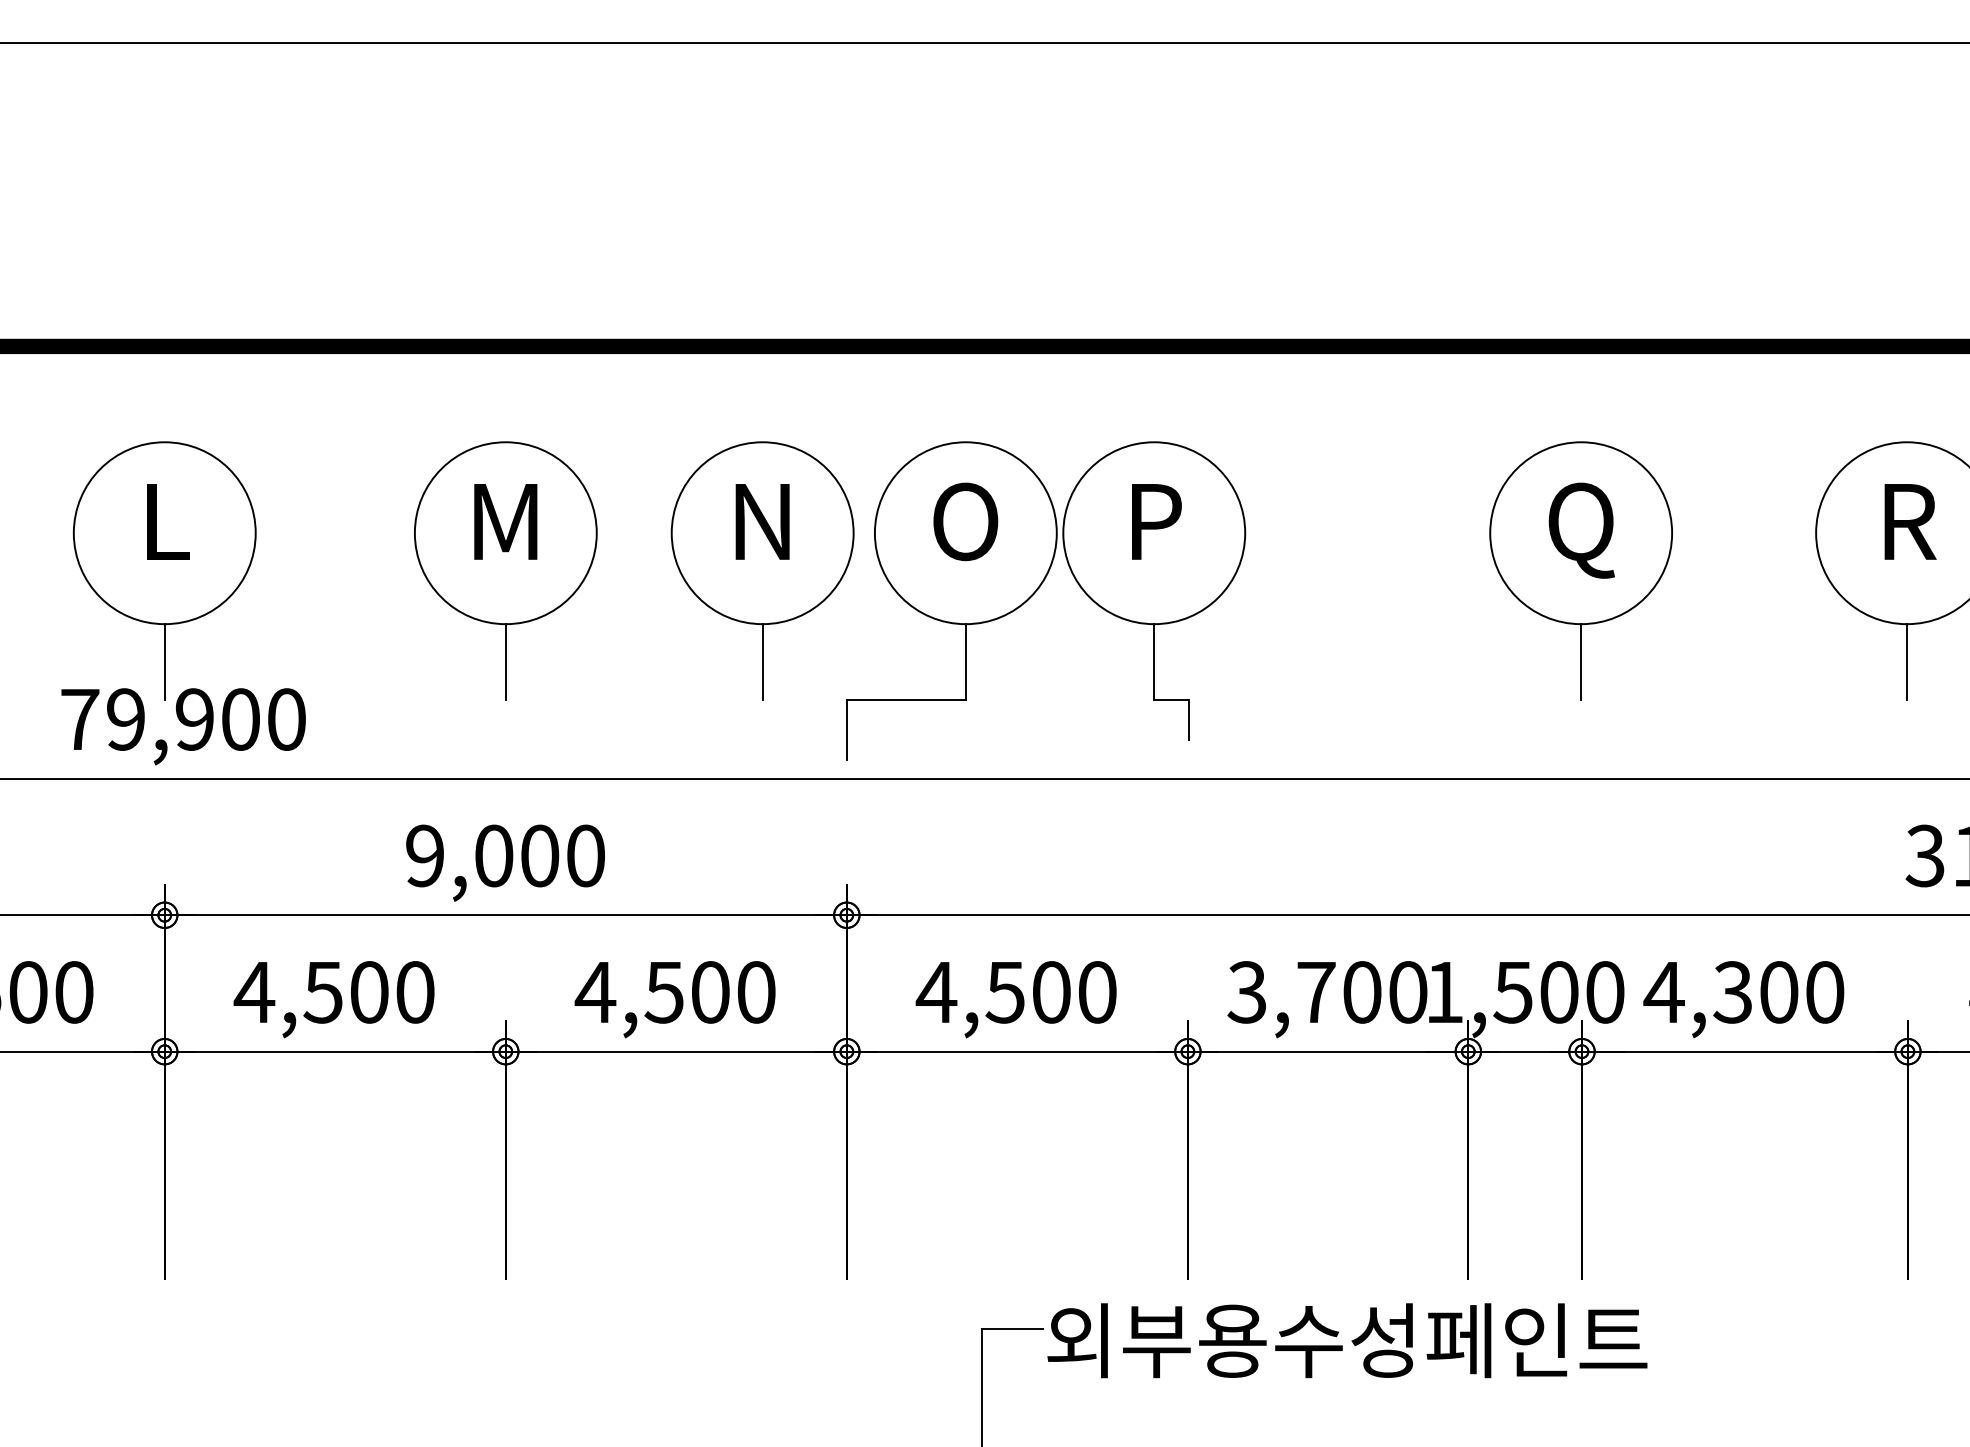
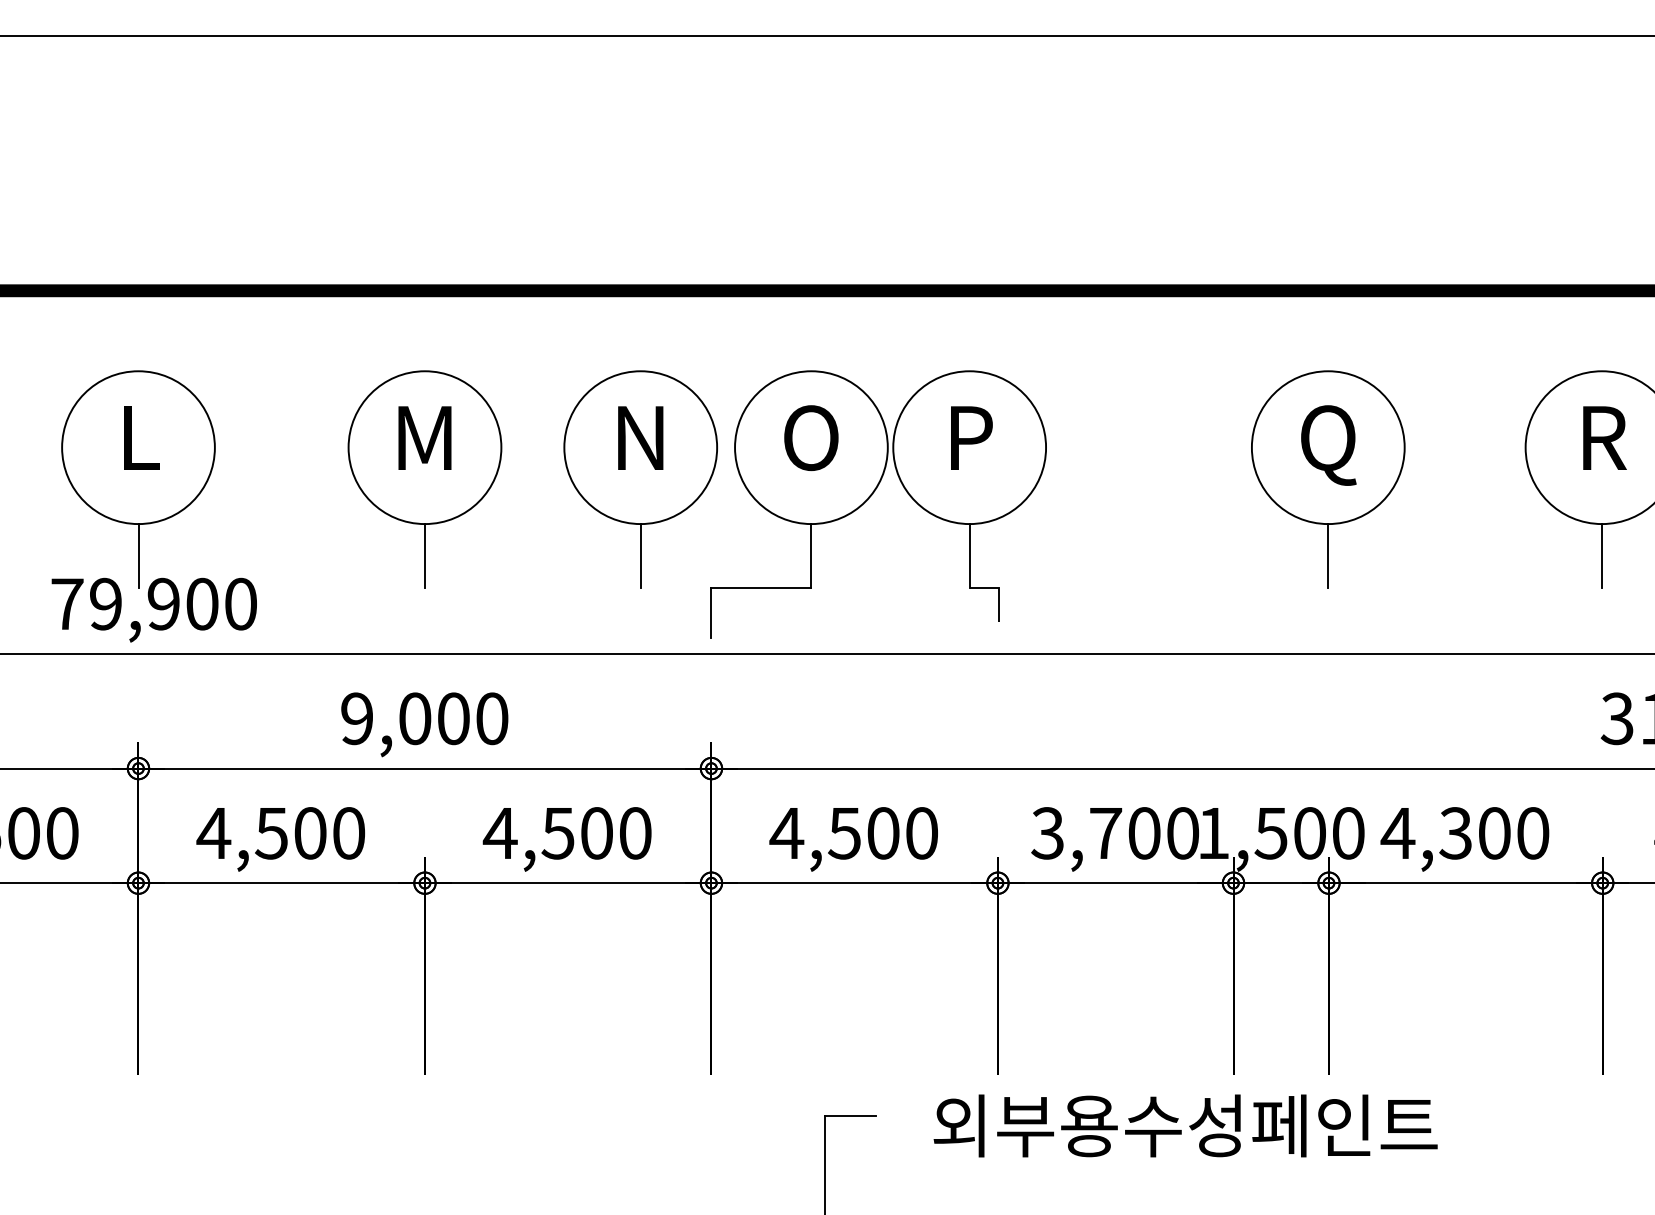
text: (1347, 1340) -> (1185, 1125), moved

